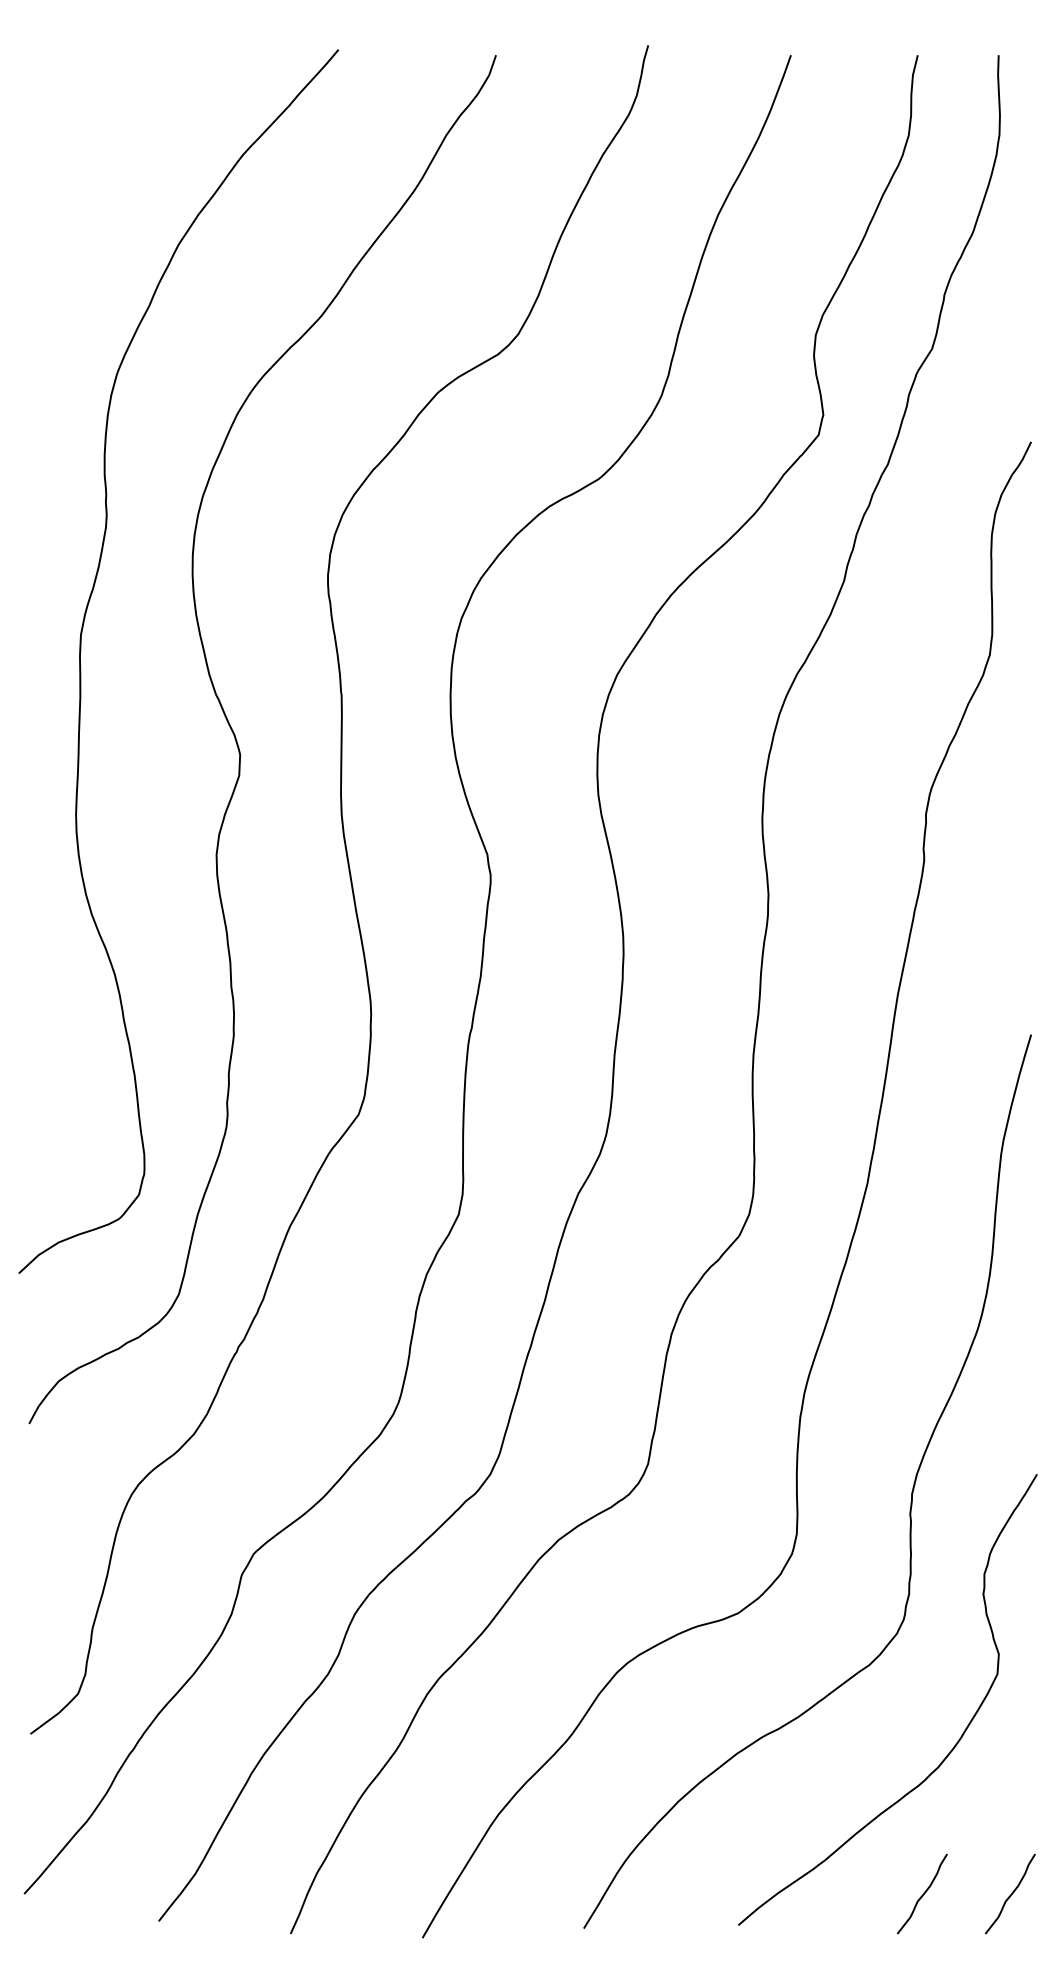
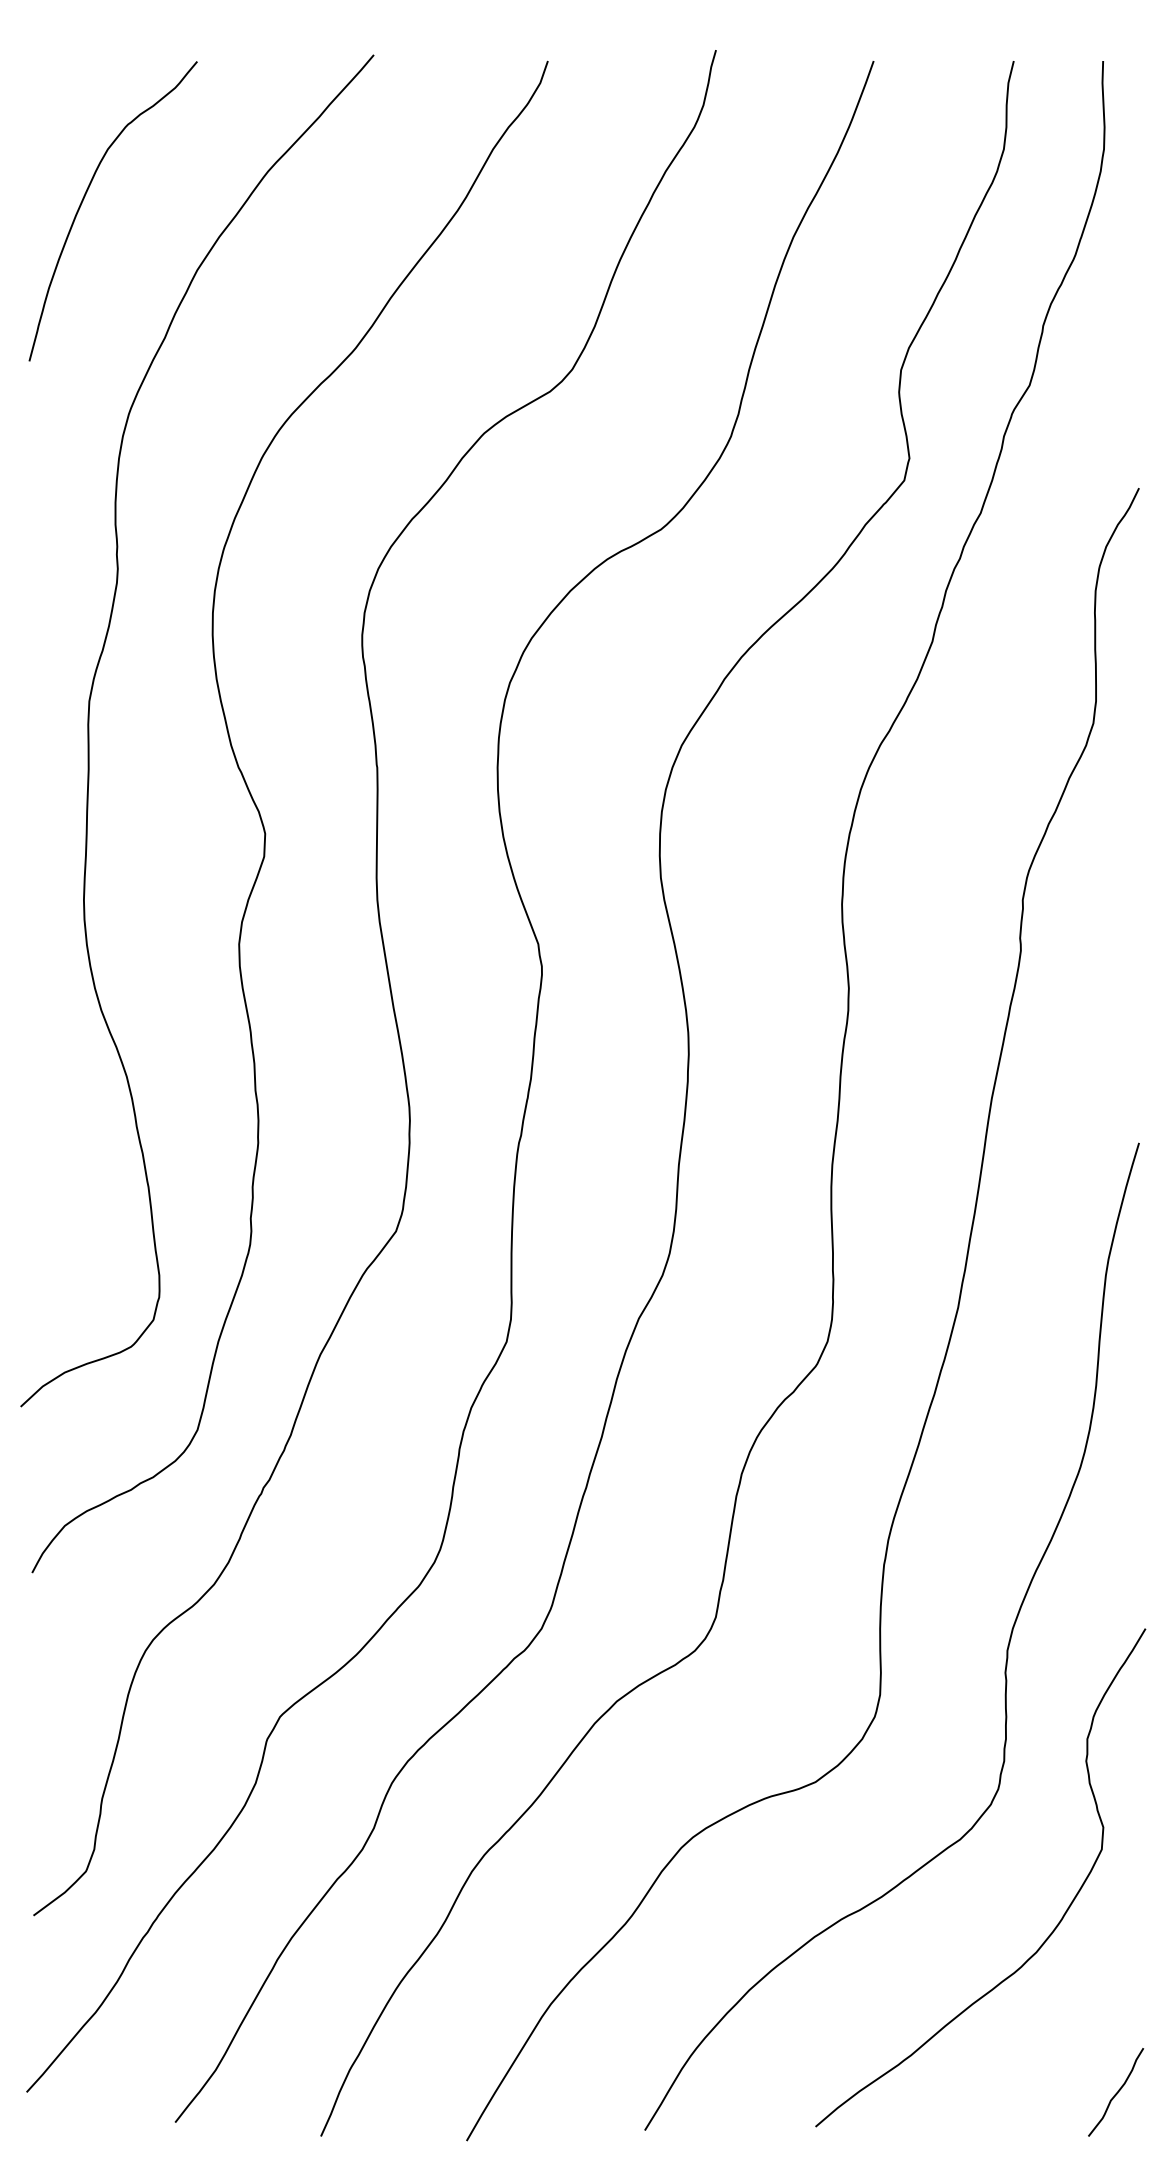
curve: (77, 178) -> (85, 197), added
curve: (922, 1894) -> (1018, 2092), removed

